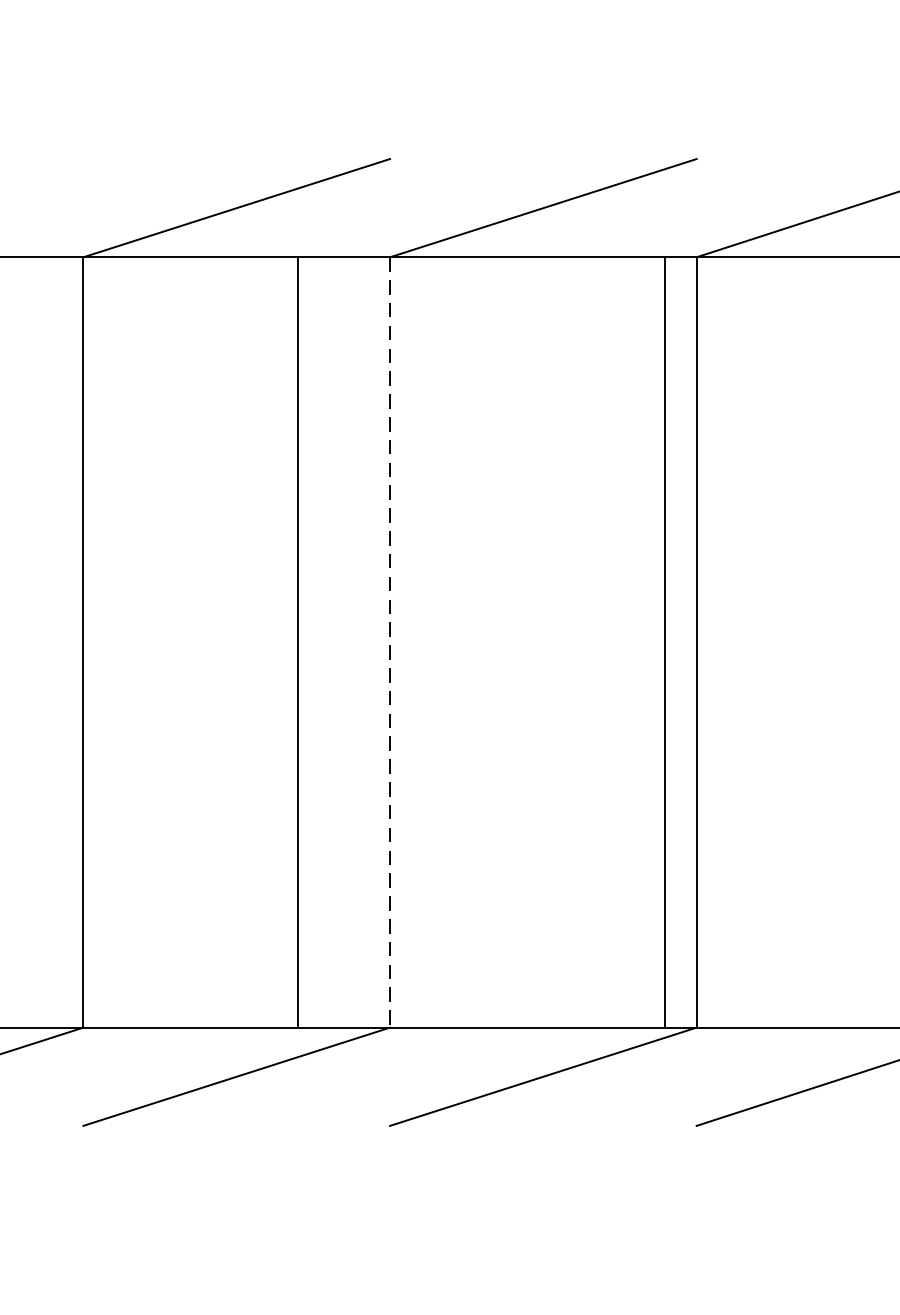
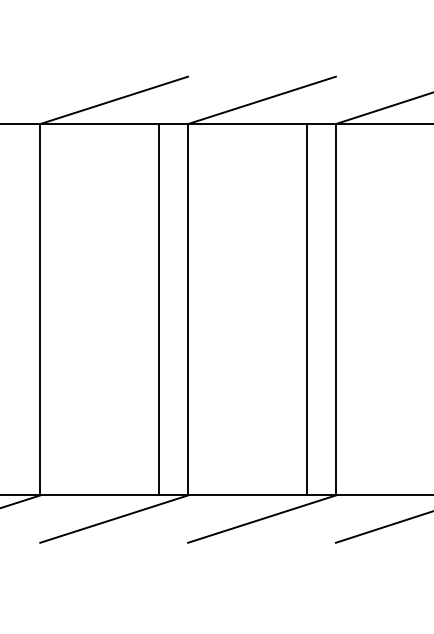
line: (297, 641) -> (158, 309), moved
line: (390, 641) -> (188, 309), dashed -> solid
line: (664, 641) -> (306, 309), moved

